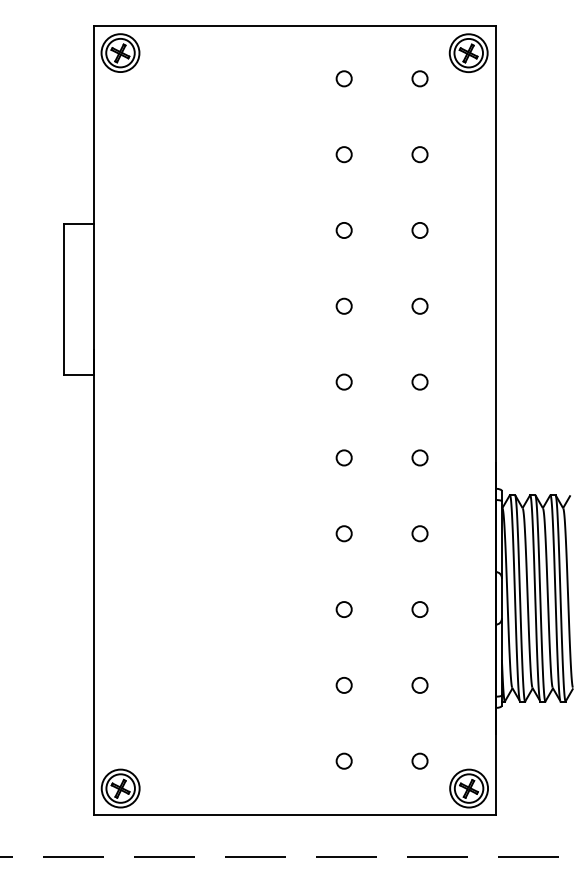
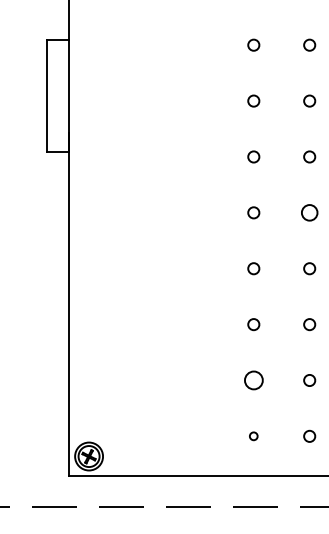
circle: (419, 457) -> (309, 212), size x1.4
circle: (343, 685) -> (253, 380), size x1.6
circle: (343, 760) -> (253, 435), size x0.7

